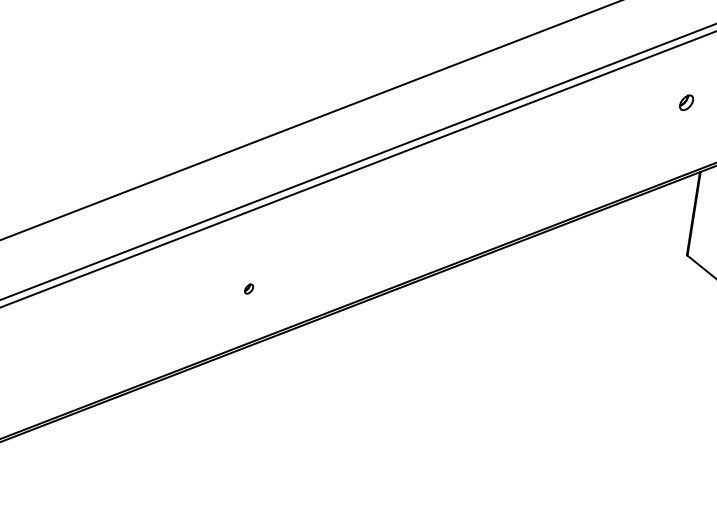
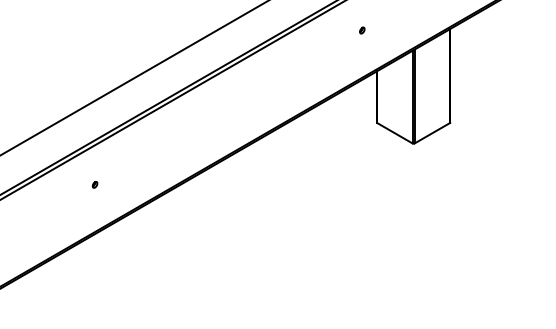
part: (687, 102) -> (362, 30), size x0.62
part: (248, 288) -> (94, 184), moved

